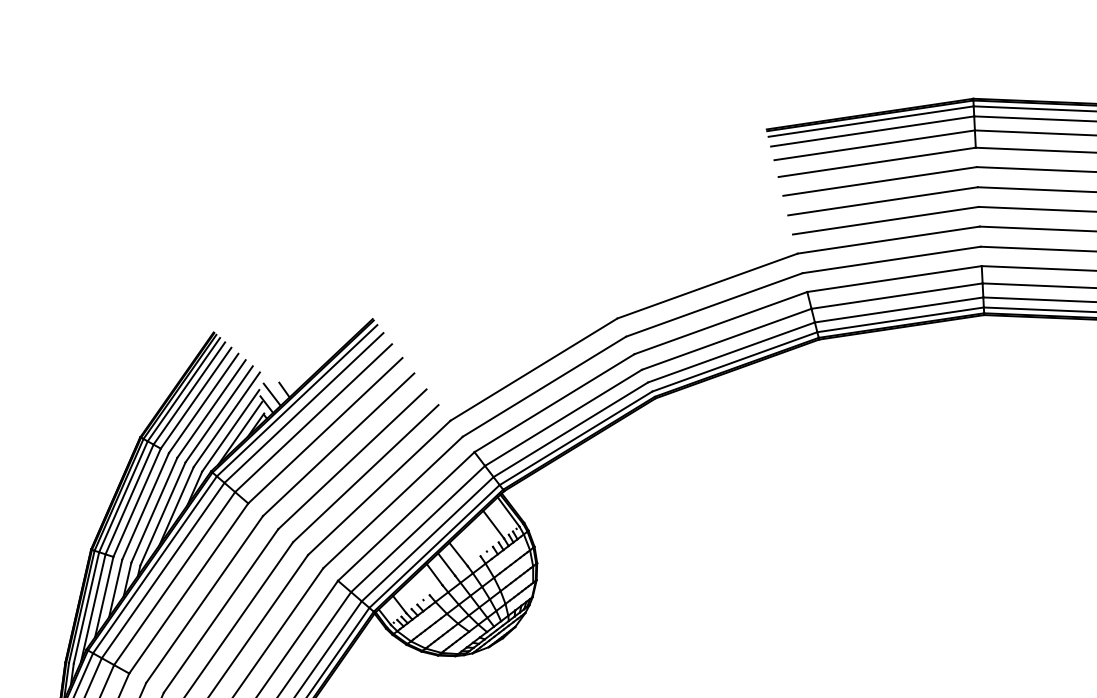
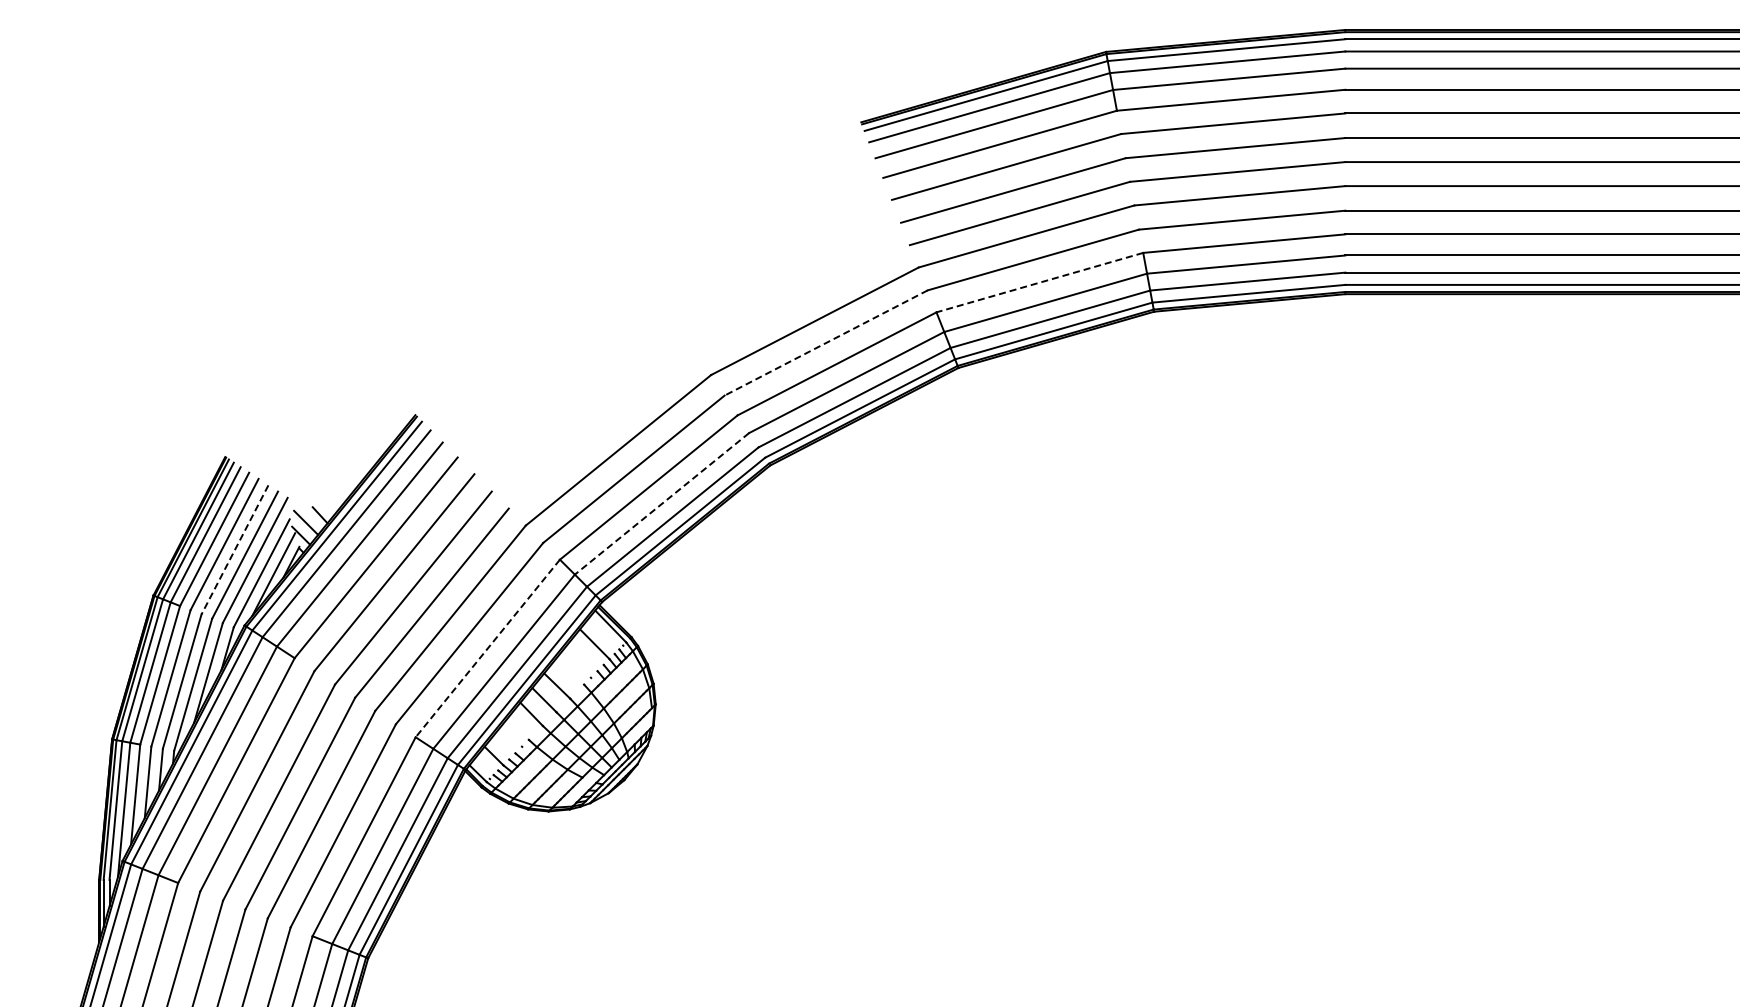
line: (894, 278) -> (1039, 282), solid -> dashed
line: (713, 305) -> (825, 343), solid -> dashed
line: (211, 408) -> (234, 549), solid -> dashed
line: (563, 418) -> (661, 504), solid -> dashed
line: (406, 516) -> (487, 648), solid -> dashed

